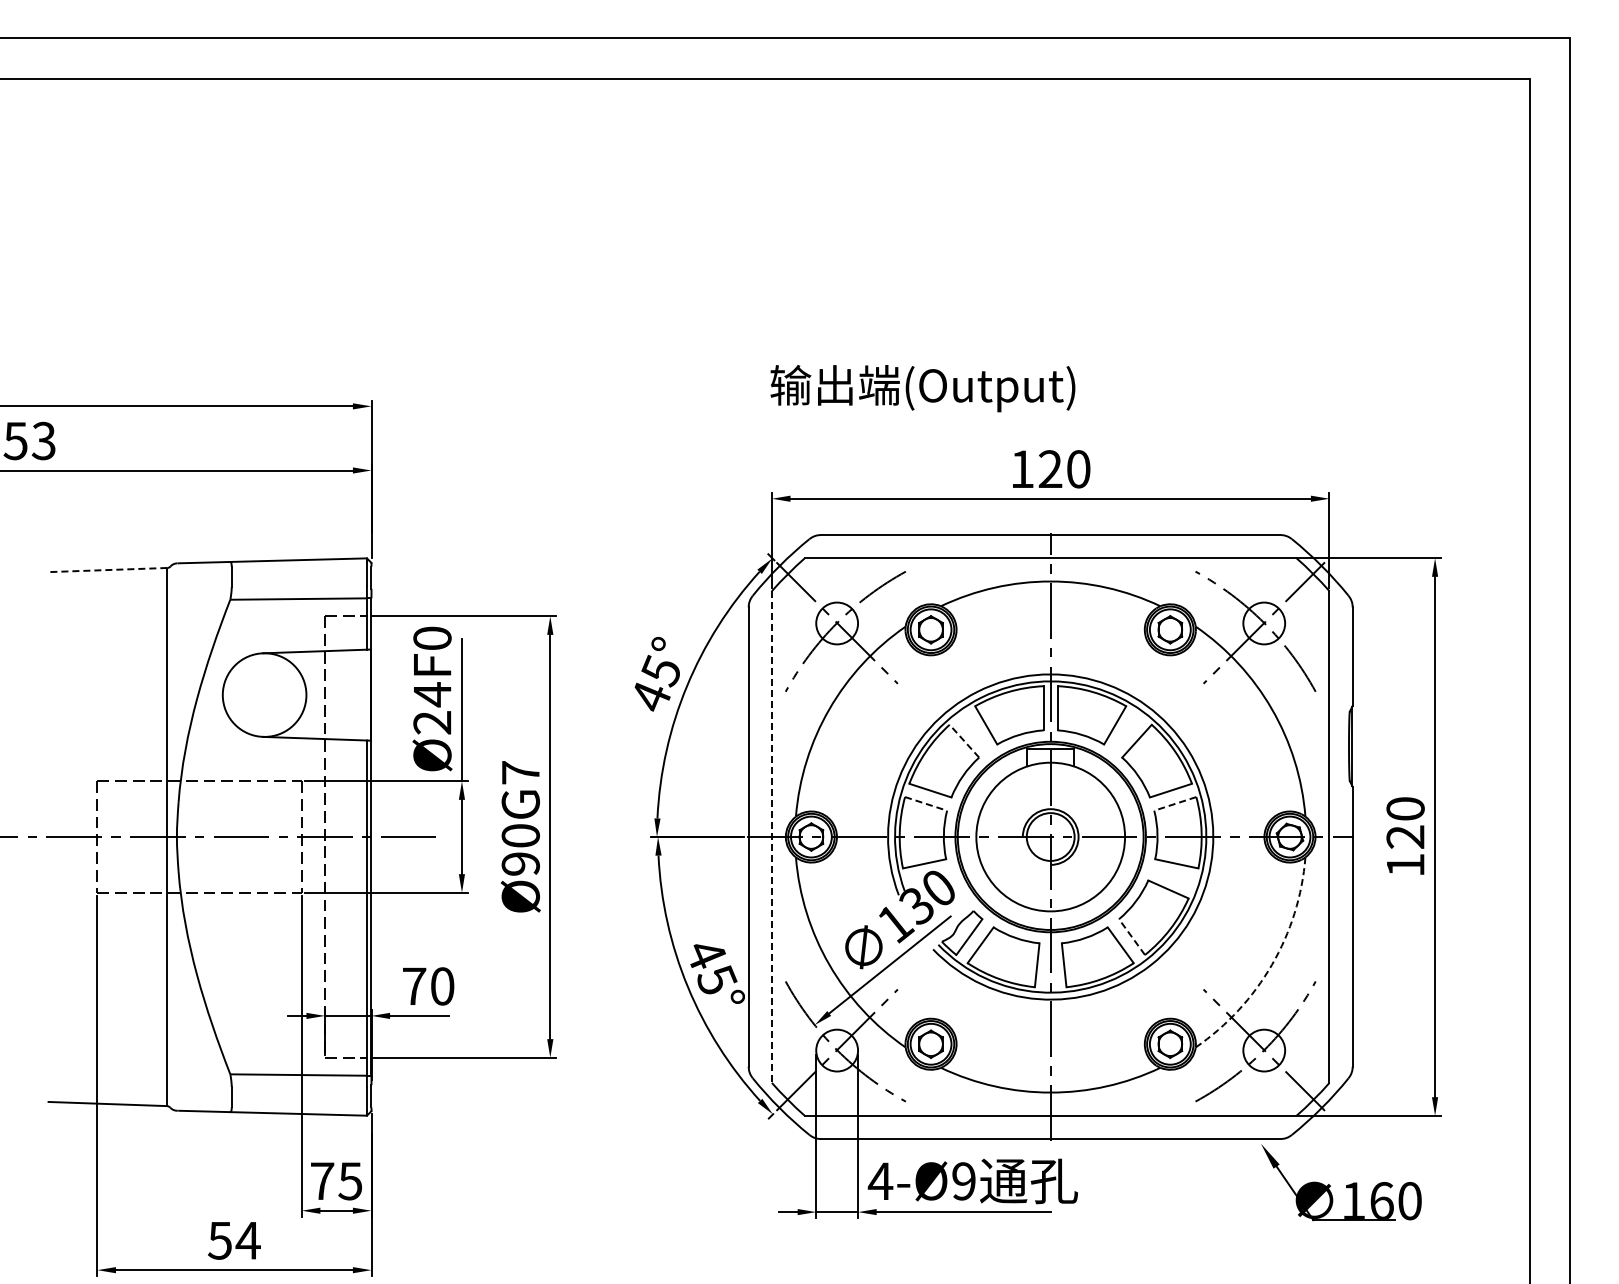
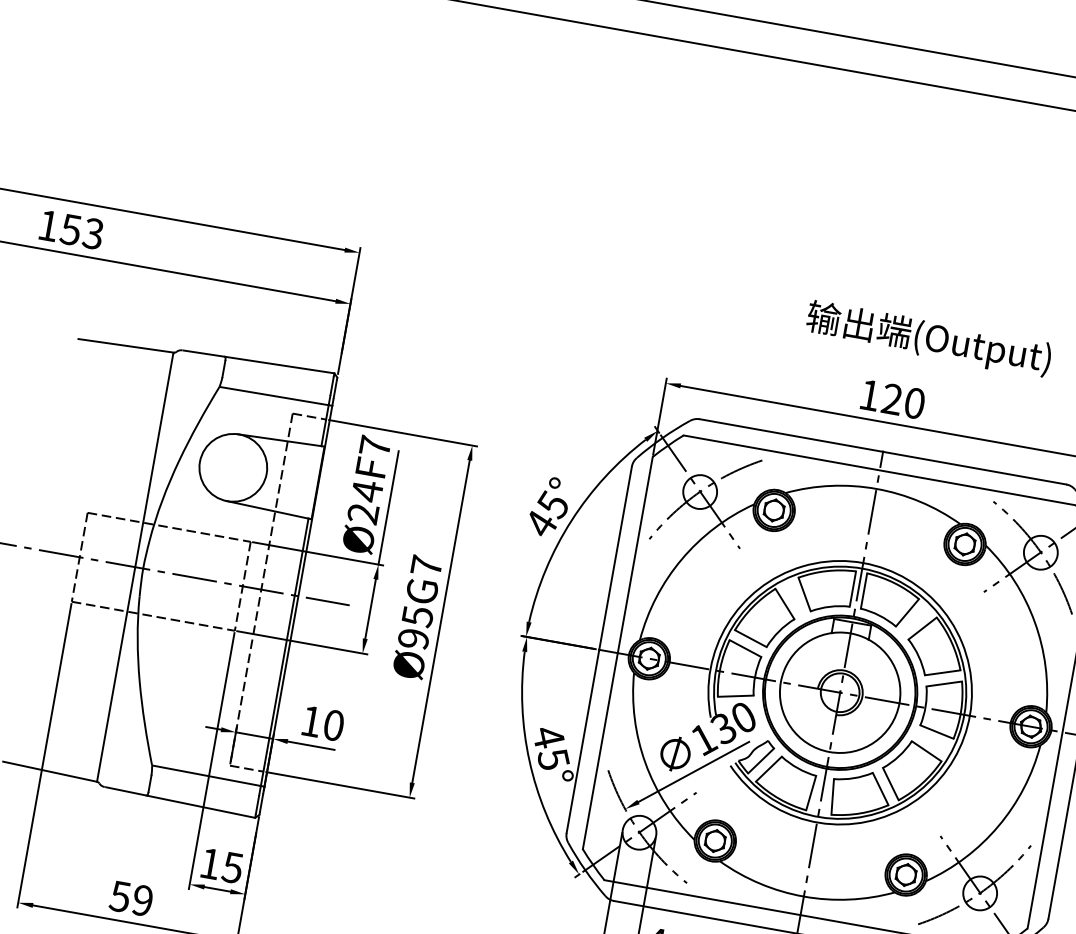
text: (922, 388) -> (928, 339), moved
line: (107, 570) -> (125, 346), dashed -> solid
text: (432, 637) -> (375, 445), Ø24F0 -> Ø24F7
line: (964, 740) -> (785, 603), dashed -> solid
line: (926, 804) -> (745, 649), dashed -> solid
line: (1174, 804) -> (943, 684), dashed -> solid
text: (520, 836) -> (417, 616), Ø90G7 -> Ø95G7
line: (771, 837) -> (617, 653), dashed -> solid
line: (1131, 936) -> (890, 783), dashed -> solid
arc: (1272, 964) -> (998, 825), dashed -> solid
text: (414, 985) -> (311, 720), 70 -> 10
text: (322, 1180) -> (210, 863), 75 -> 15
text: (247, 1240) -> (142, 900), 54 -> 59

